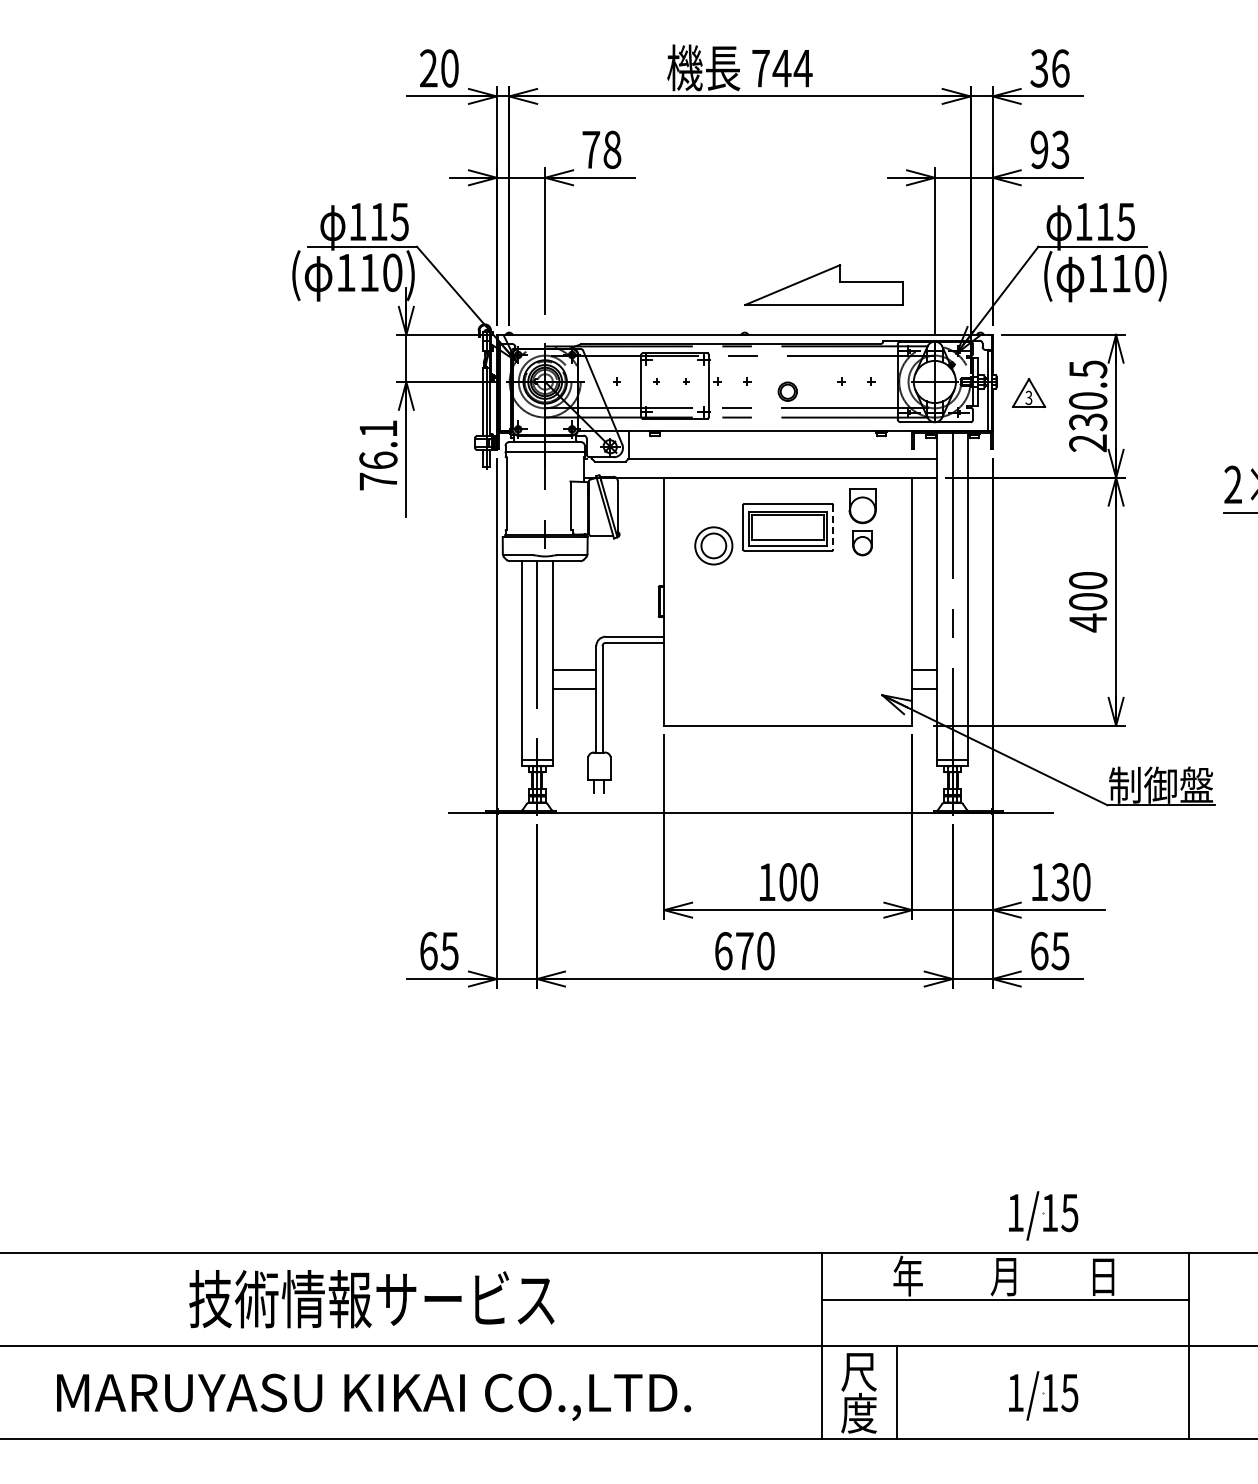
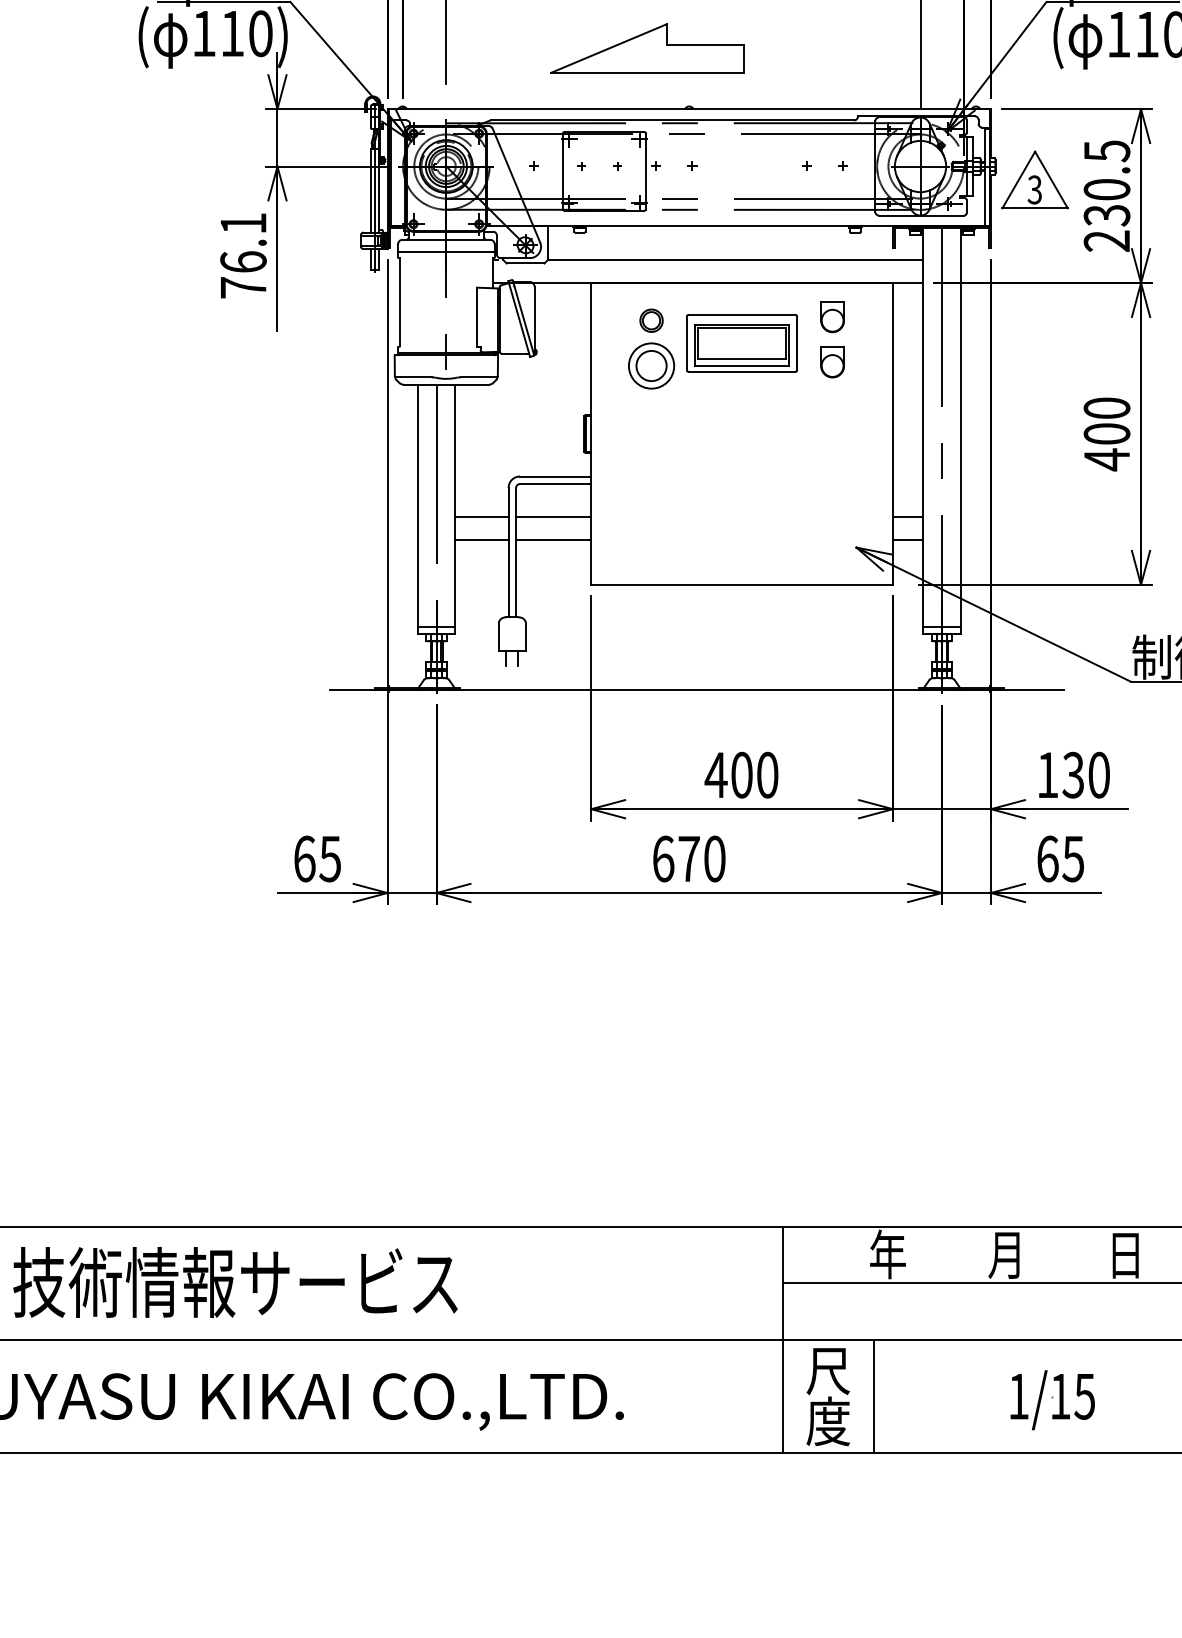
part: (823, 284) -> (646, 47), moved
part: (787, 391) -> (651, 320), moved
part: (1028, 392) -> (1034, 179), size x1.67
part: (862, 505) -> (832, 316), size x0.71
line: (833, 527) -> (797, 343), dashed -> solid
line: (633, 669) -> (553, 516), added
line: (633, 688) -> (553, 539), added
text: (766, 881) -> (715, 774), 100 -> 400
part: (1043, 1215) -> (1052, 1180), removed

